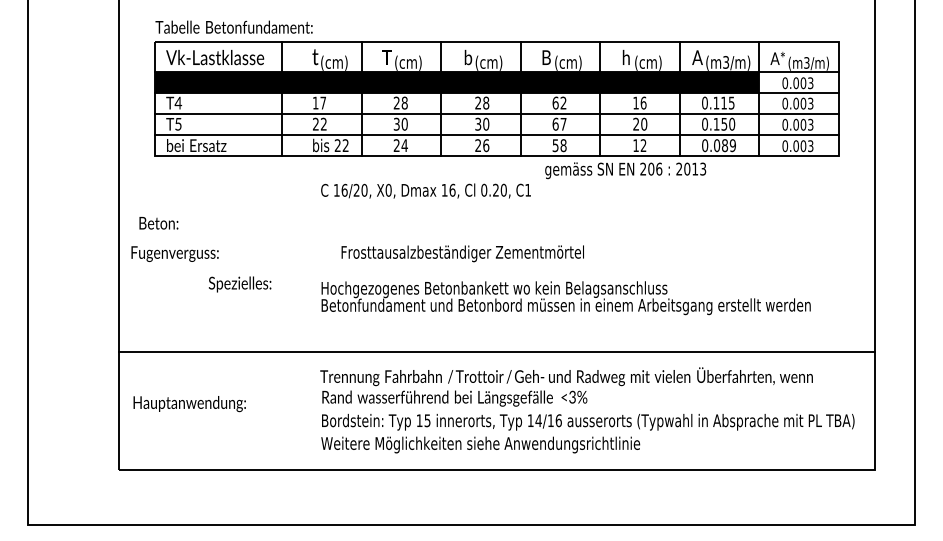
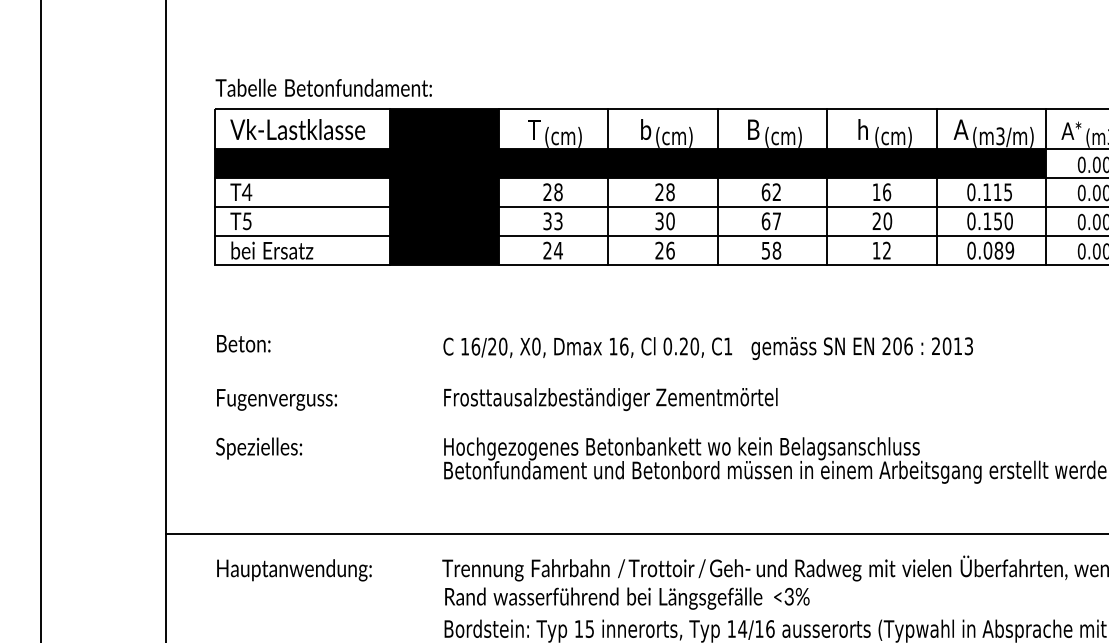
fill: (321, 99) -> (443, 187), added
text: (404, 123) -> (558, 220), 30 -> 33
text: (625, 170) -> (862, 348), moved
text: (425, 190) -> (587, 346), moved
text: (158, 223) -> (243, 344), moved
text: (174, 253) -> (276, 399), moved
text: (462, 253) -> (610, 399), moved
text: (239, 284) -> (258, 448), moved
text: (189, 404) -> (294, 570), moved

